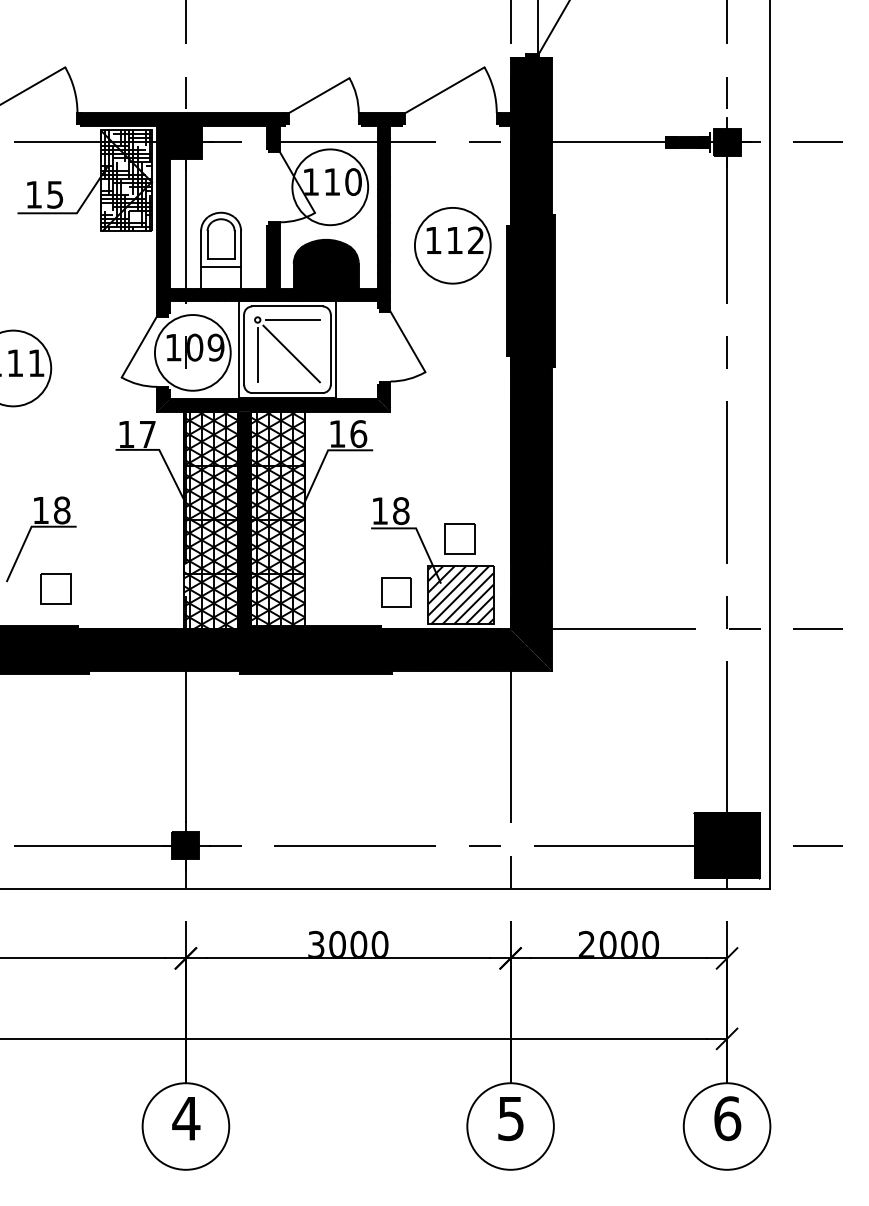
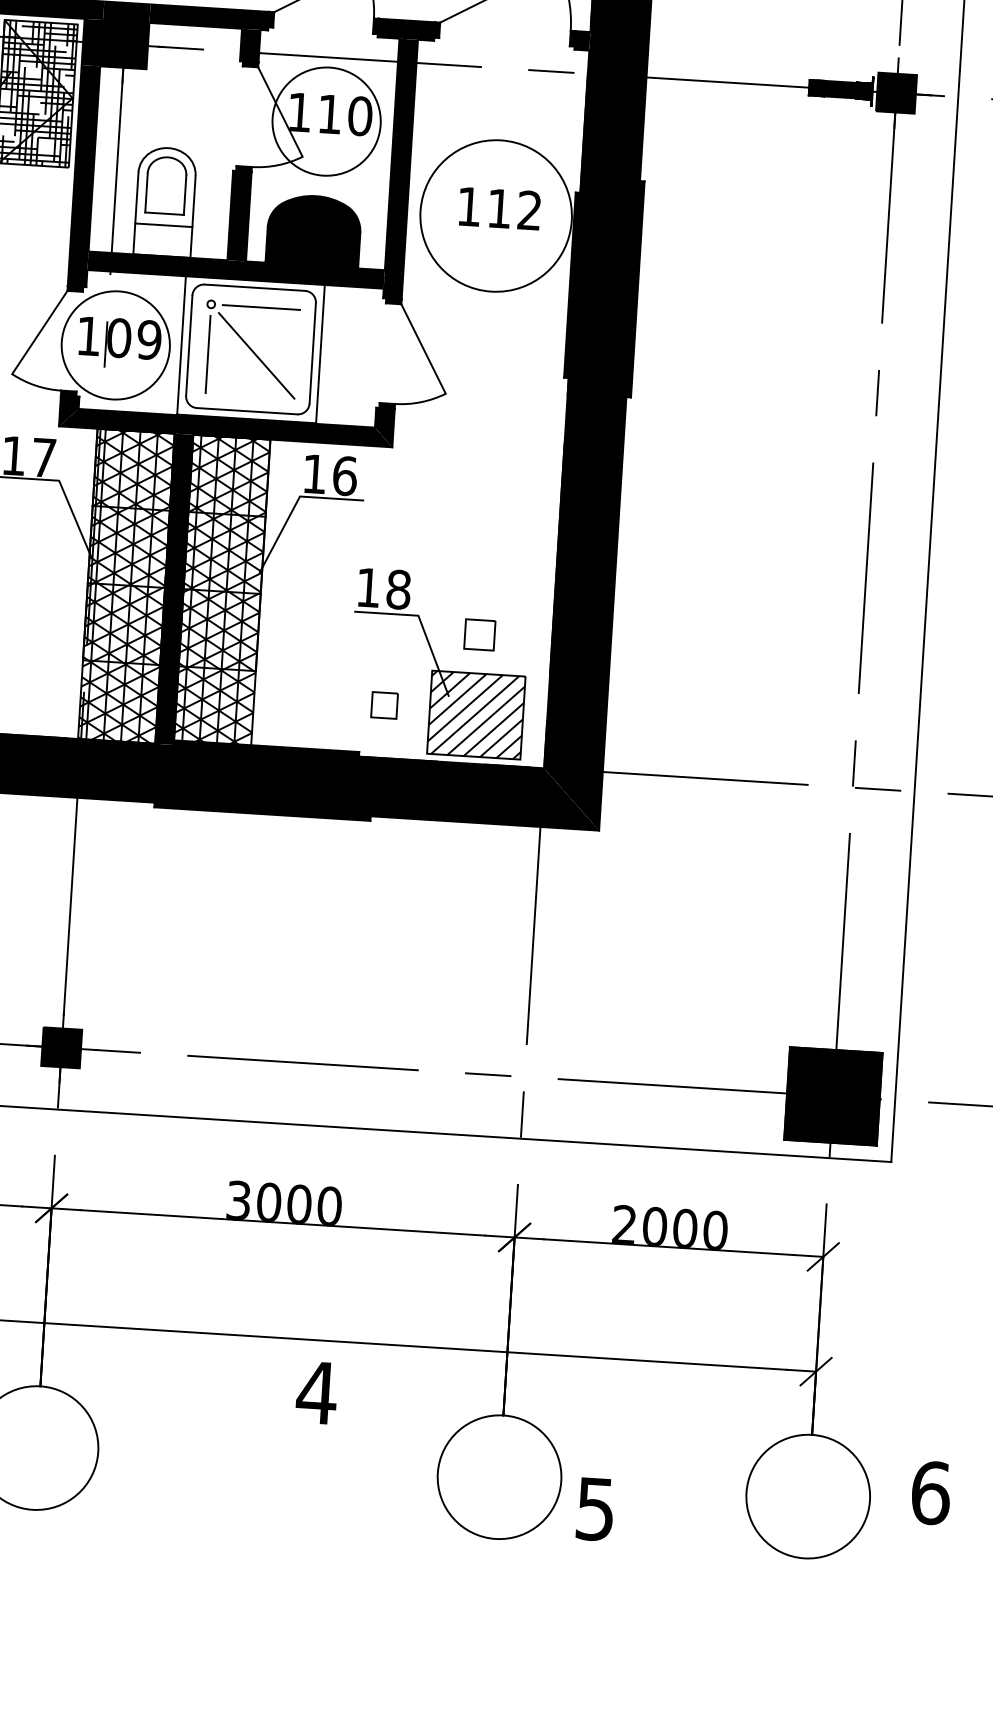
circle: (452, 245) -> (495, 215), size x1.4
part: (459, 538) -> (479, 634), size x0.7
part: (396, 592) -> (384, 705), size x0.6
text: (186, 1118) -> (317, 1392), moved
text: (727, 1118) -> (930, 1492), moved
text: (510, 1119) -> (594, 1510), moved

